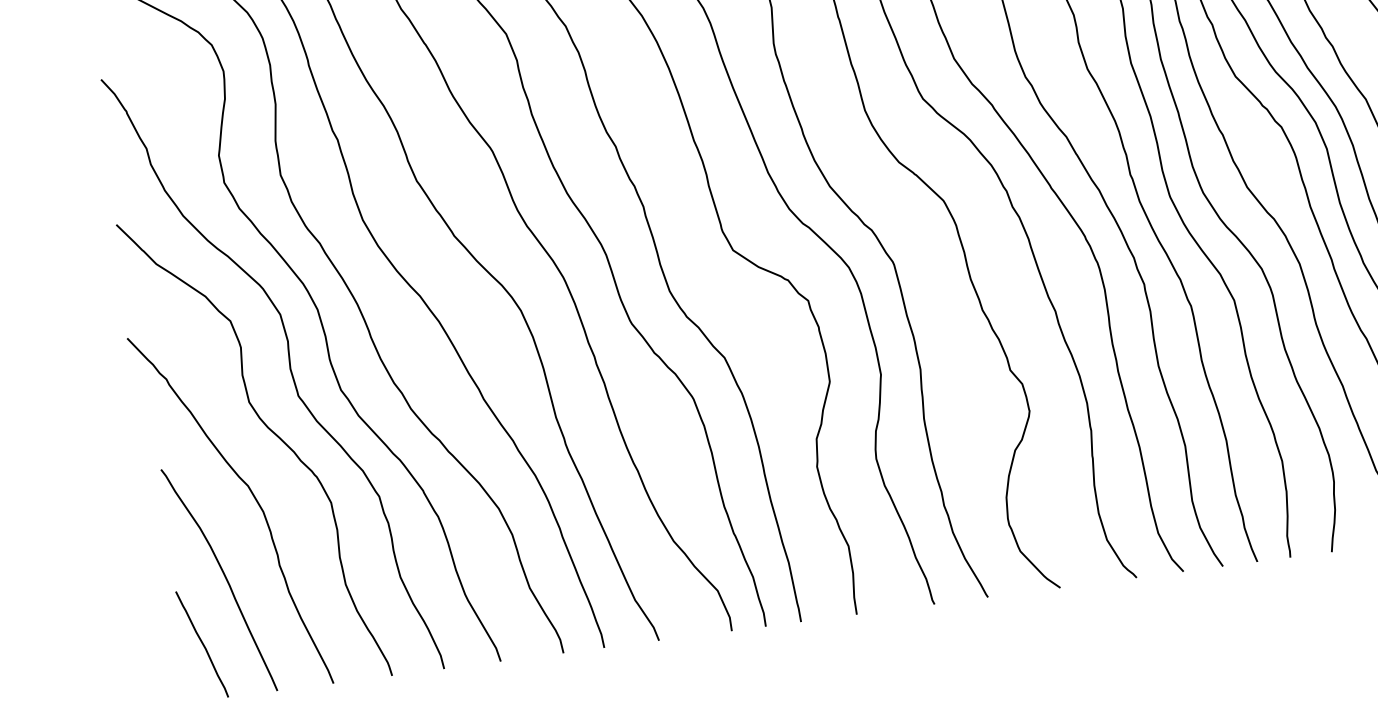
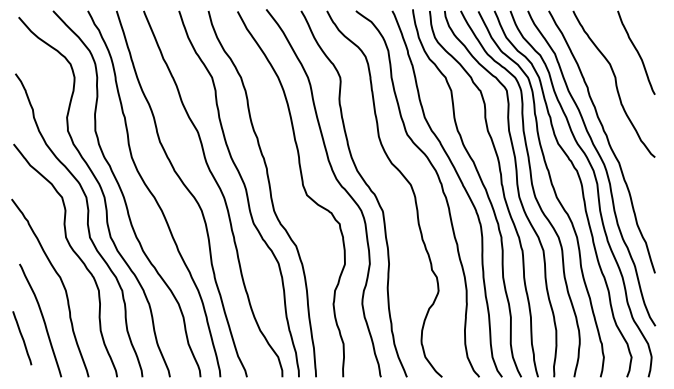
line: (202, 644) -> (22, 338), moved

